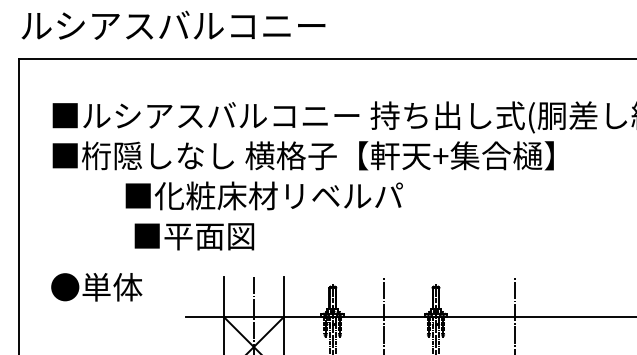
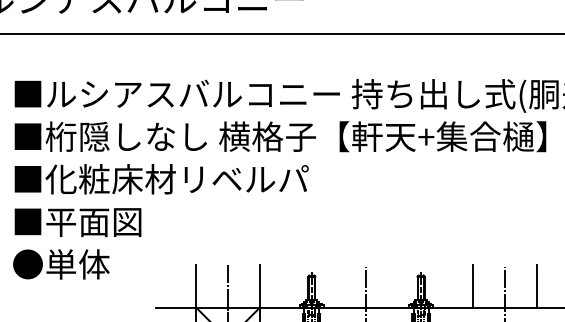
text: (263, 195) -> (160, 178), moved
text: (194, 236) -> (78, 222), moved
text: (96, 287) -> (61, 264), moved
line: (484, 296) -> (472, 285), added
line: (544, 296) -> (536, 285), added

